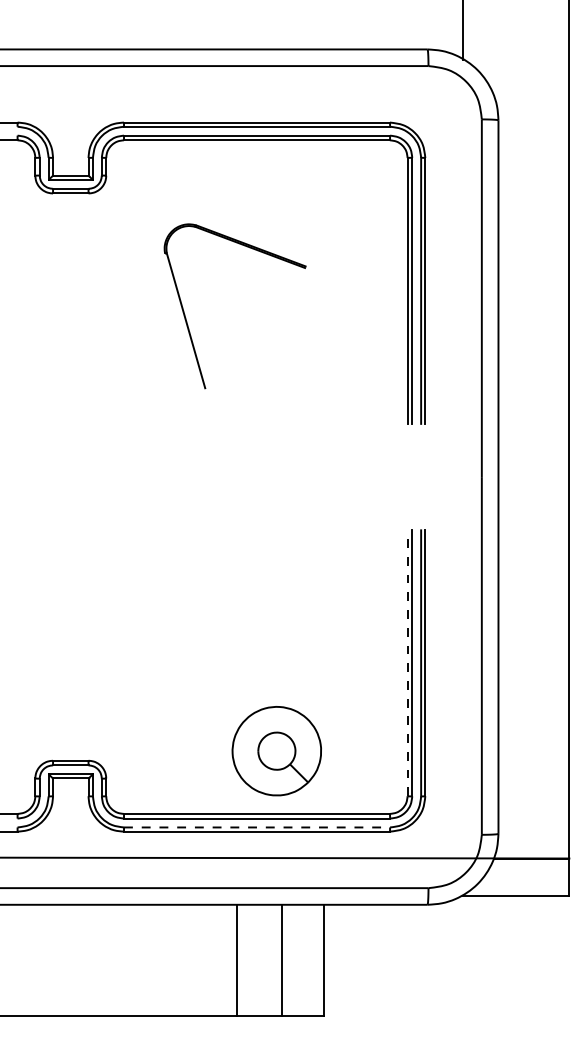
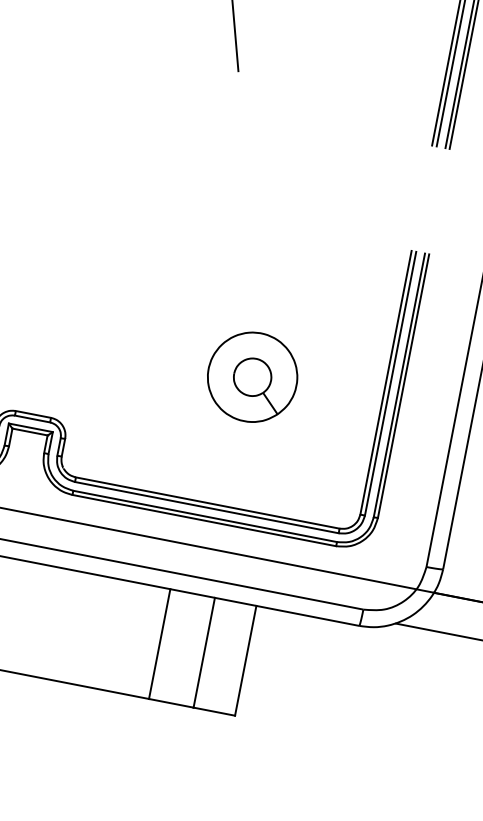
line: (407, 663) -> (385, 382), dashed -> solid
part: (276, 751) -> (252, 377), moved
line: (257, 827) -> (205, 516), dashed -> solid

